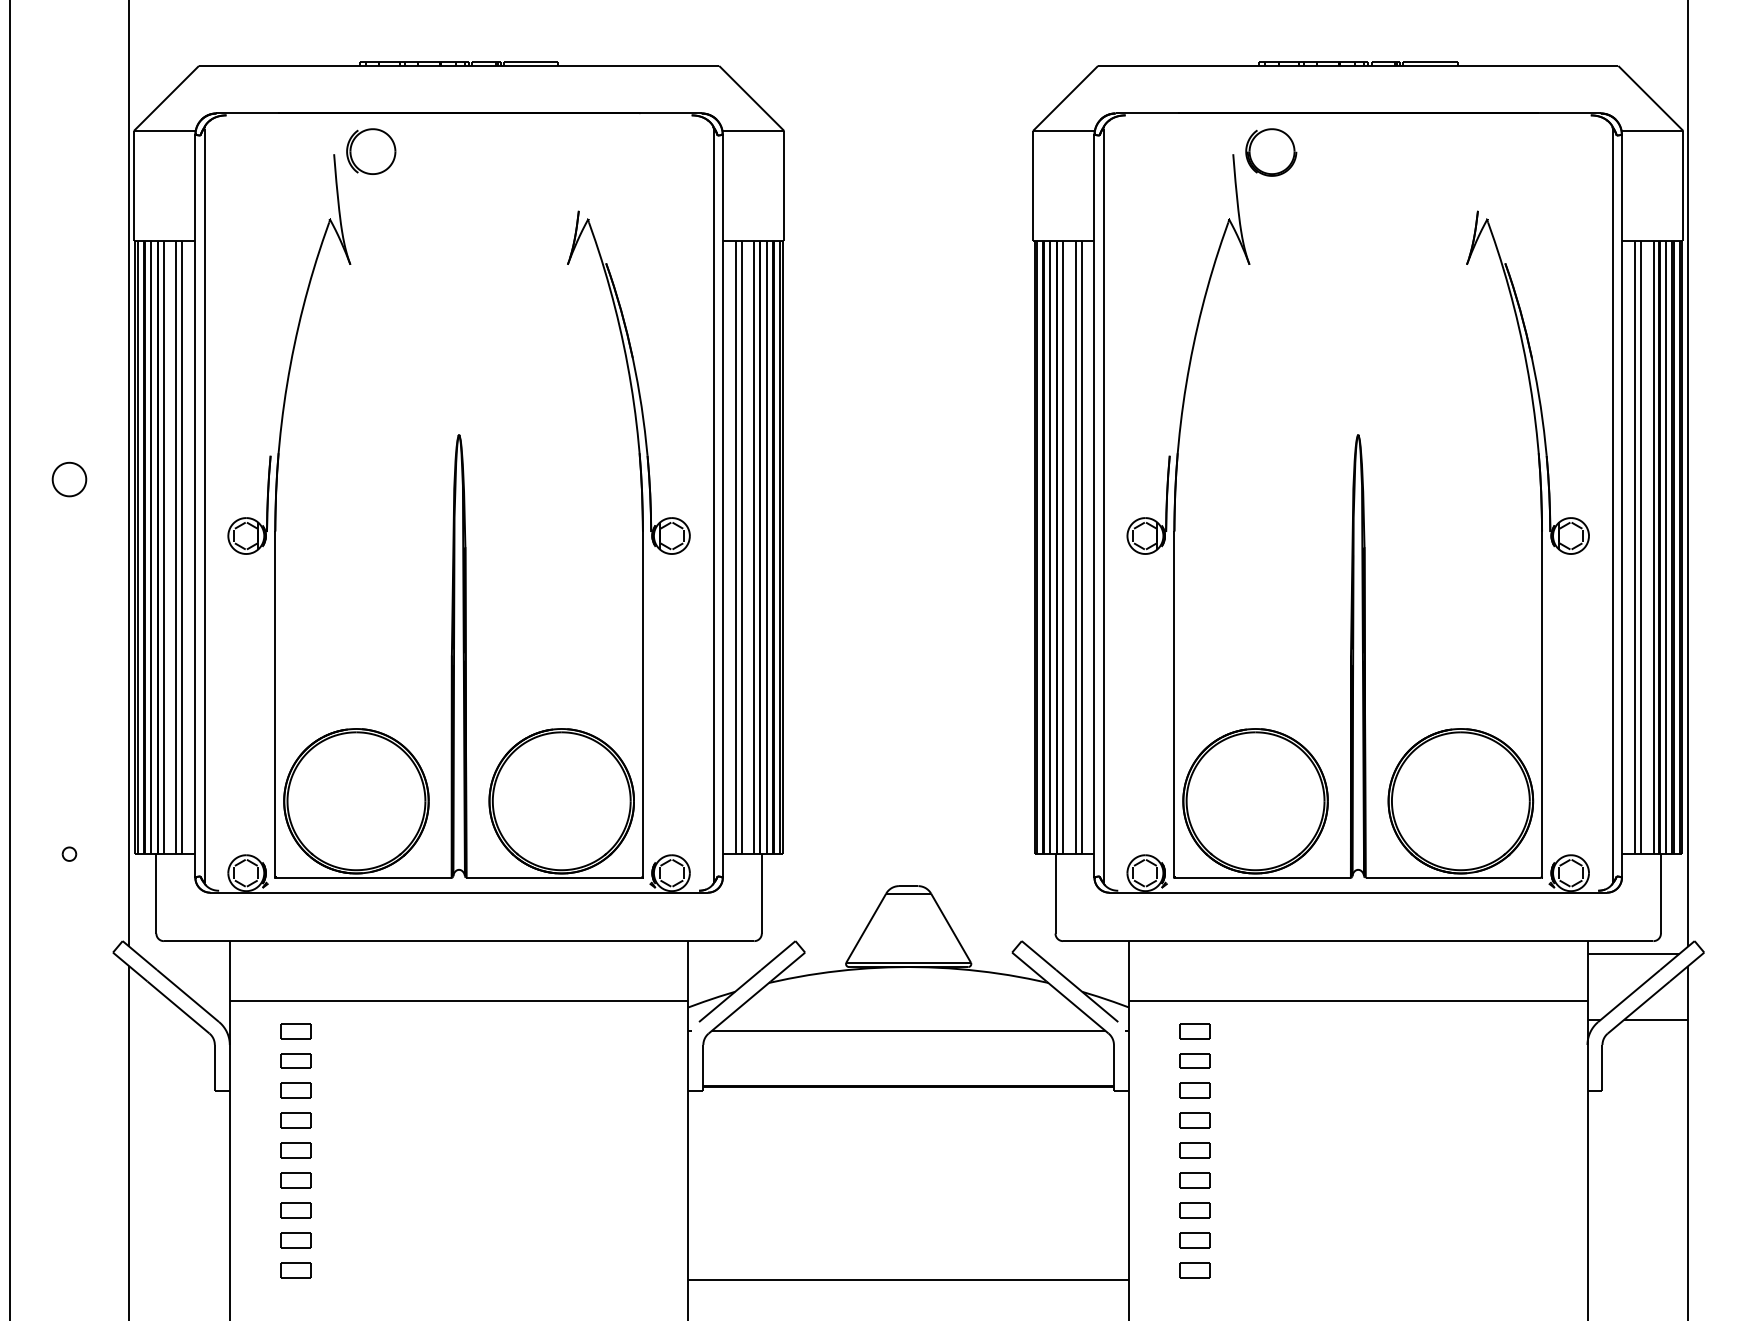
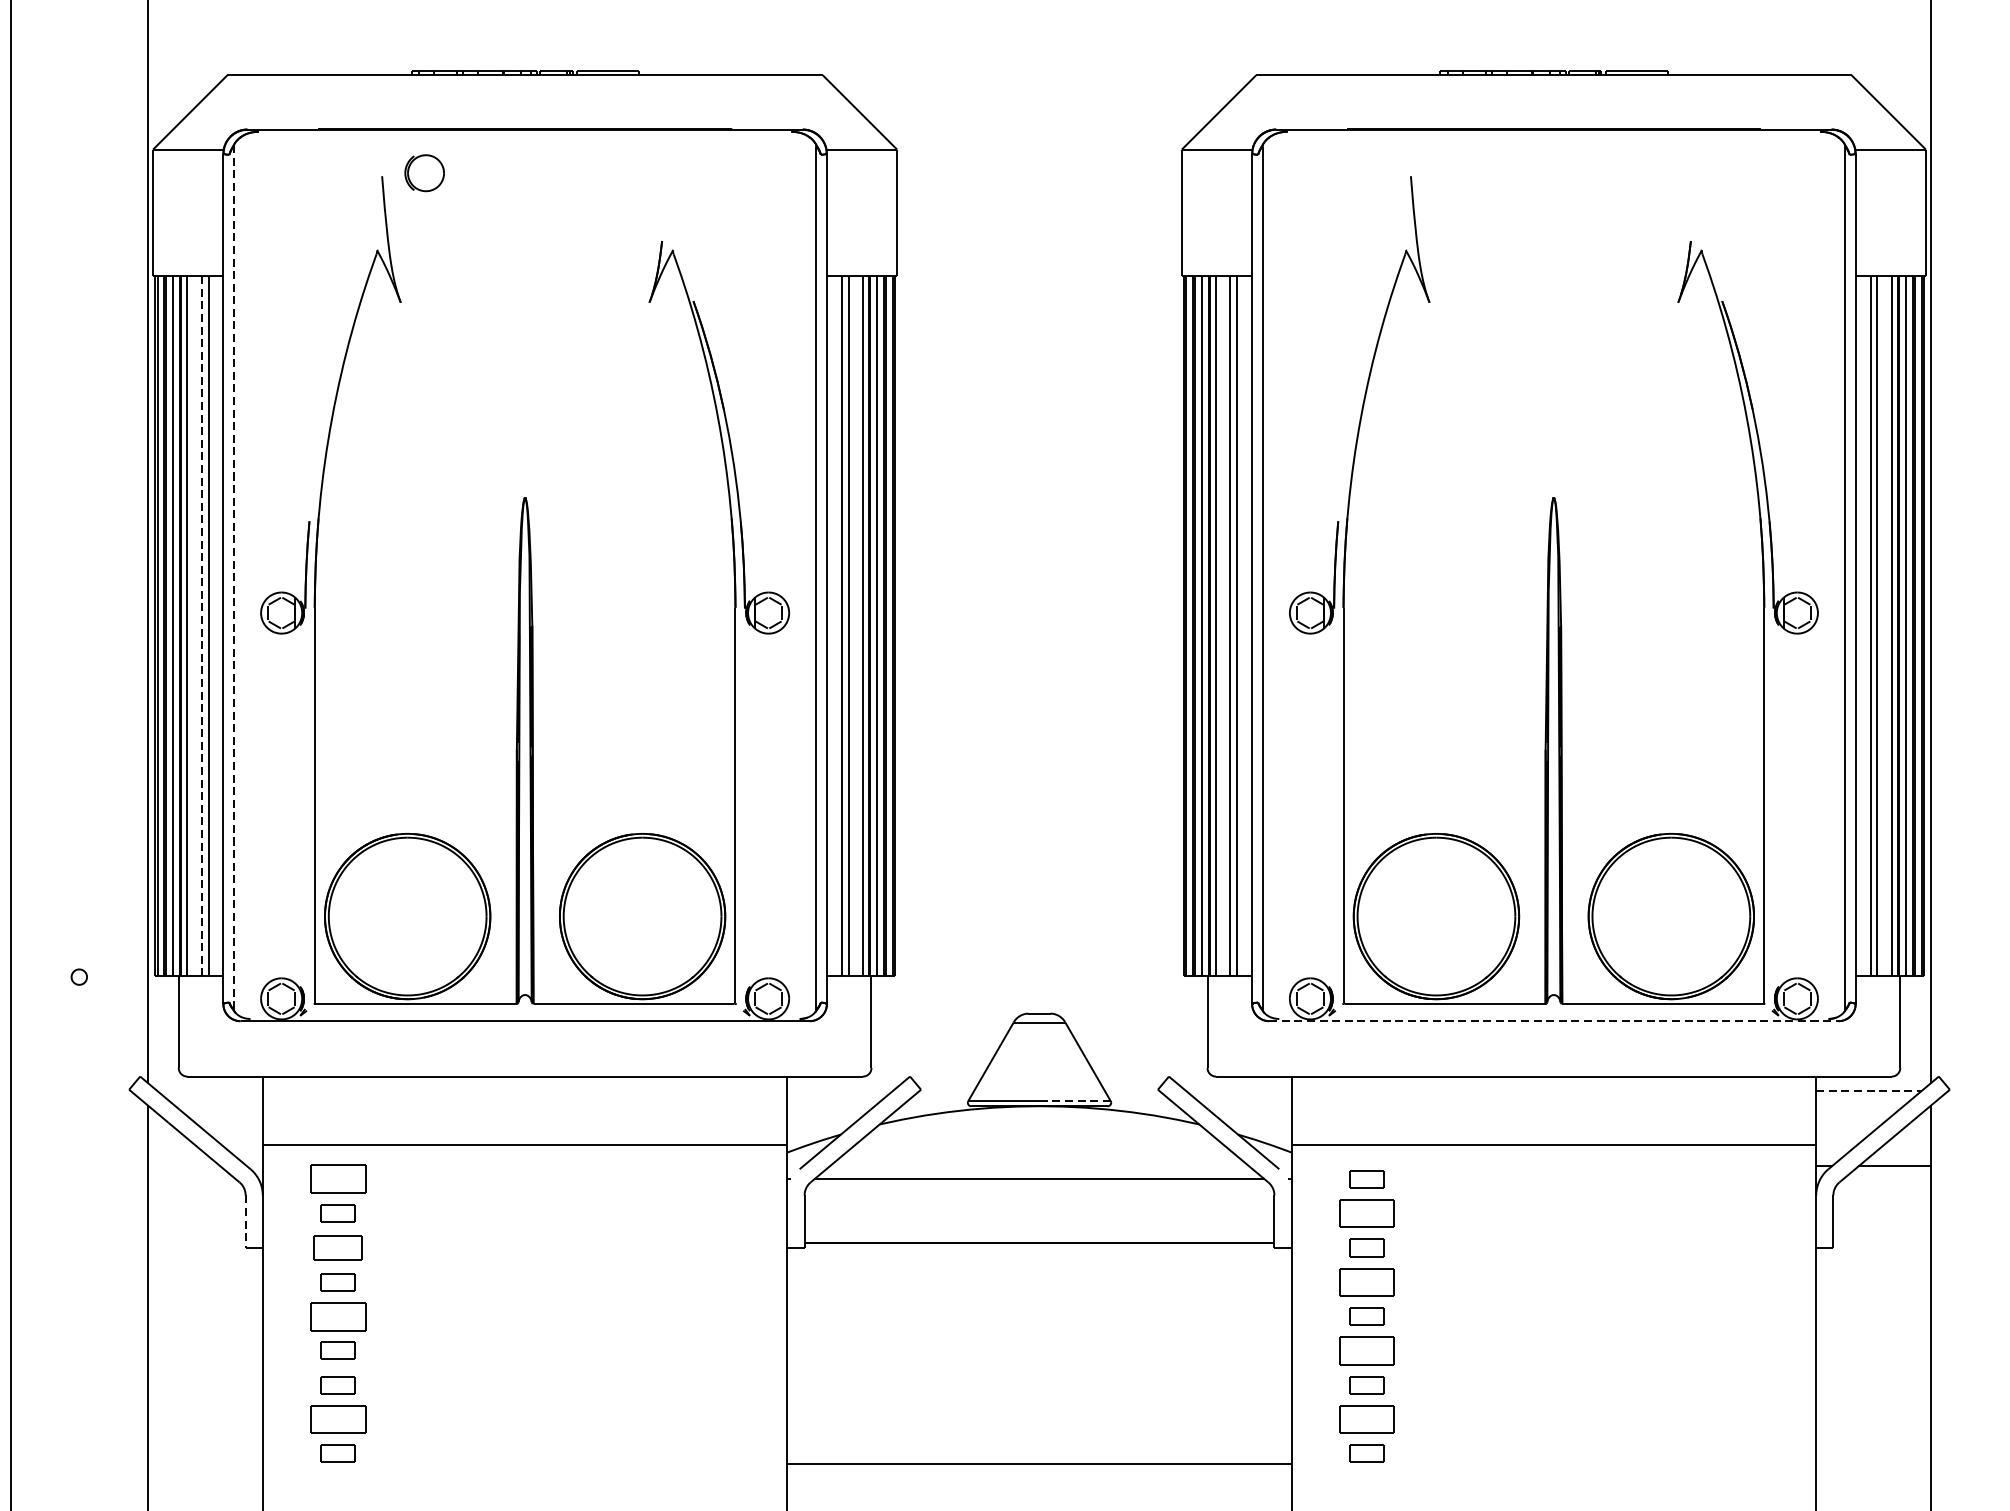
part: (371, 151) -> (424, 173), size x0.7
part: (1271, 152) -> (1454, 174), removed
part: (69, 479) -> (79, 548), removed
line: (204, 505) -> (233, 578), solid -> dashed
line: (176, 546) -> (201, 625), solid -> dashed
line: (1358, 892) -> (1554, 1020), solid -> dashed
line: (1634, 953) -> (1870, 1090), solid -> dashed
line: (939, 962) -> (1074, 1101), solid -> dashed
part: (295, 1031) -> (337, 1179), size x1.6
part: (1194, 1060) -> (1366, 1213), size x1.6
line: (214, 1067) -> (245, 1221), solid -> dashed
part: (295, 1090) -> (337, 1247), size x1.4
part: (1194, 1120) -> (1366, 1281), size x1.6
part: (295, 1150) -> (337, 1316), size x1.6
part: (1194, 1180) -> (1366, 1350), size x1.6
part: (295, 1240) -> (337, 1419), size x1.6
part: (1194, 1240) -> (1366, 1419), size x1.6

